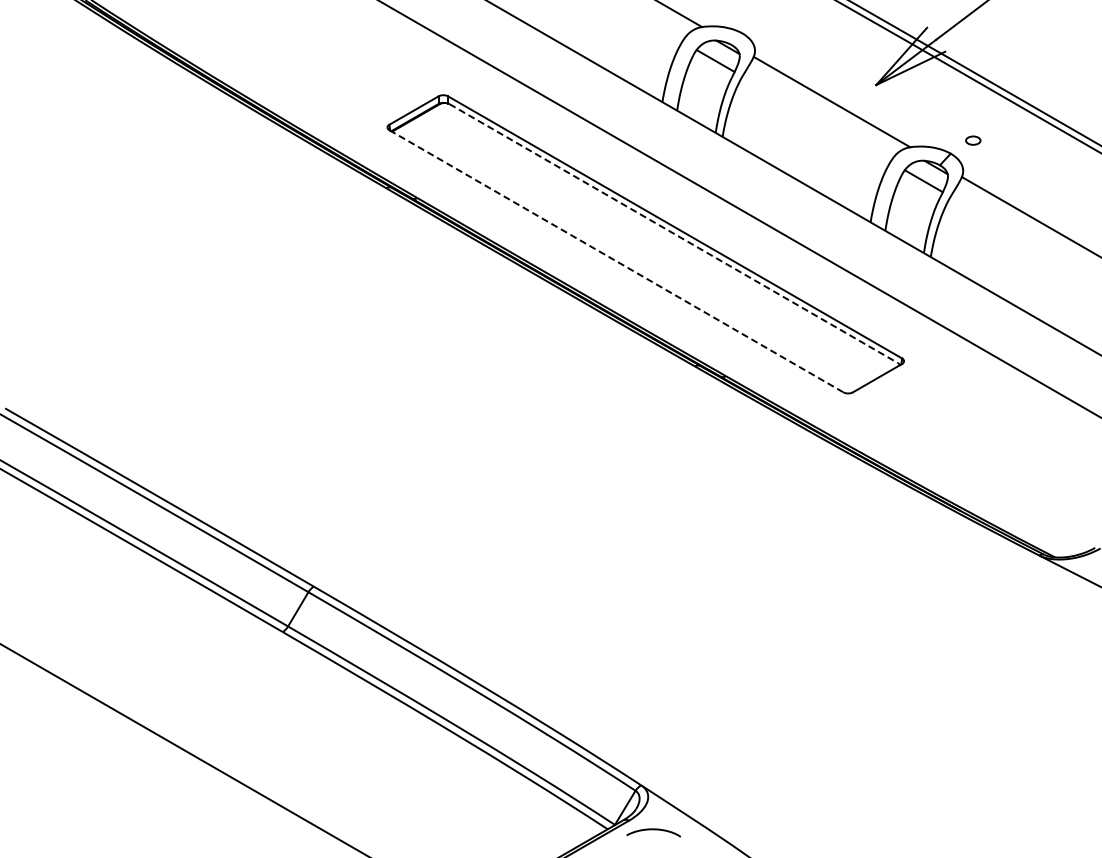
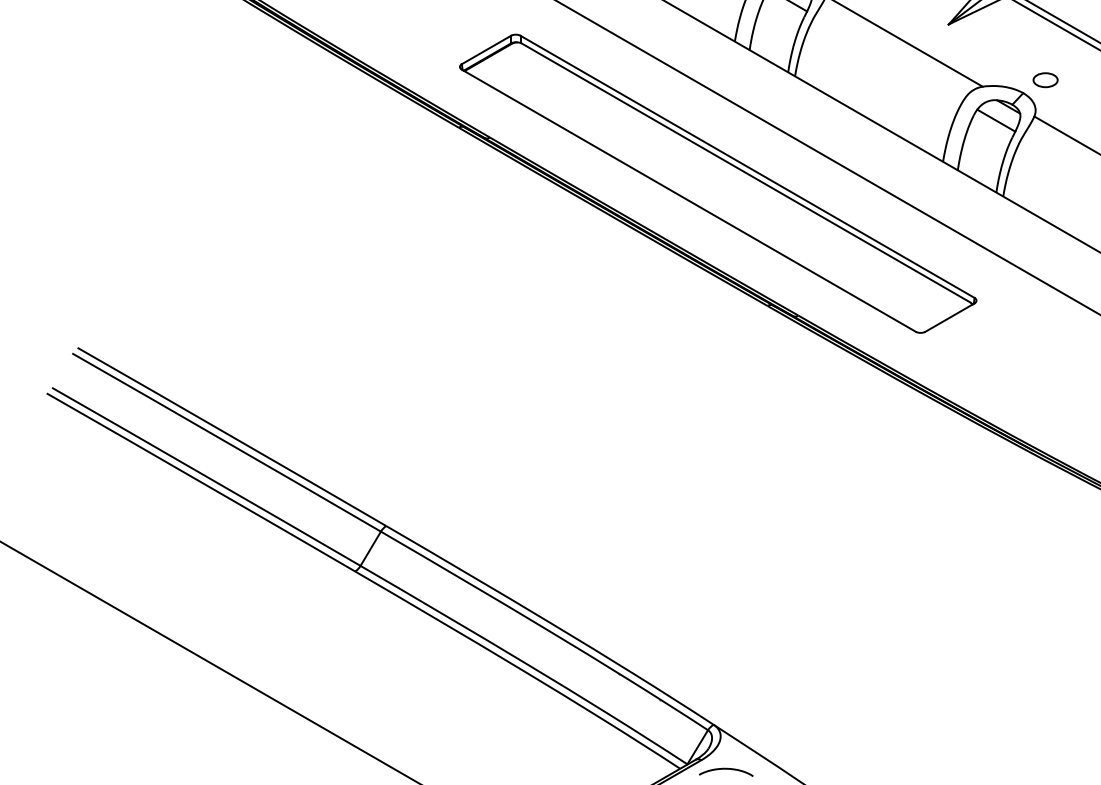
part: (973, 140) -> (1045, 79), size x1.67
line: (673, 233) -> (745, 172), dashed -> solid
line: (616, 261) -> (688, 200), dashed -> solid

